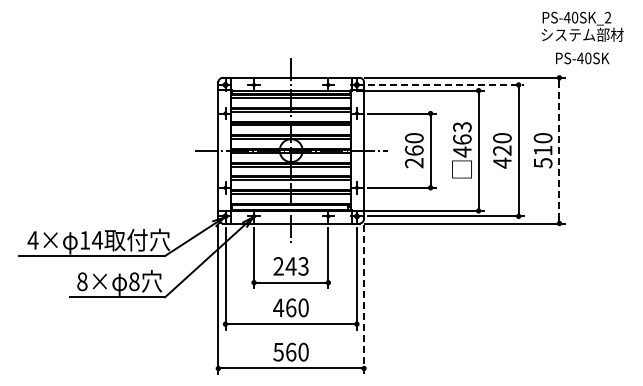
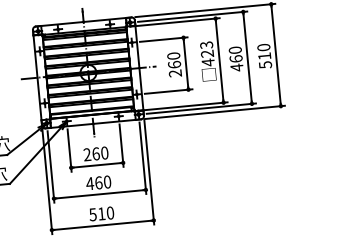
line: (446, 84) -> (192, 16), dashed -> solid
text: (462, 139) -> (207, 53), 463 -> 423
text: (502, 150) -> (236, 58), 420 -> 460
line: (559, 151) -> (276, 55), dashed -> solid
text: (296, 266) -> (99, 153), 243 -> 260
line: (364, 299) -> (149, 172), dashed -> solid
text: (291, 351) -> (101, 213), 560 -> 510

